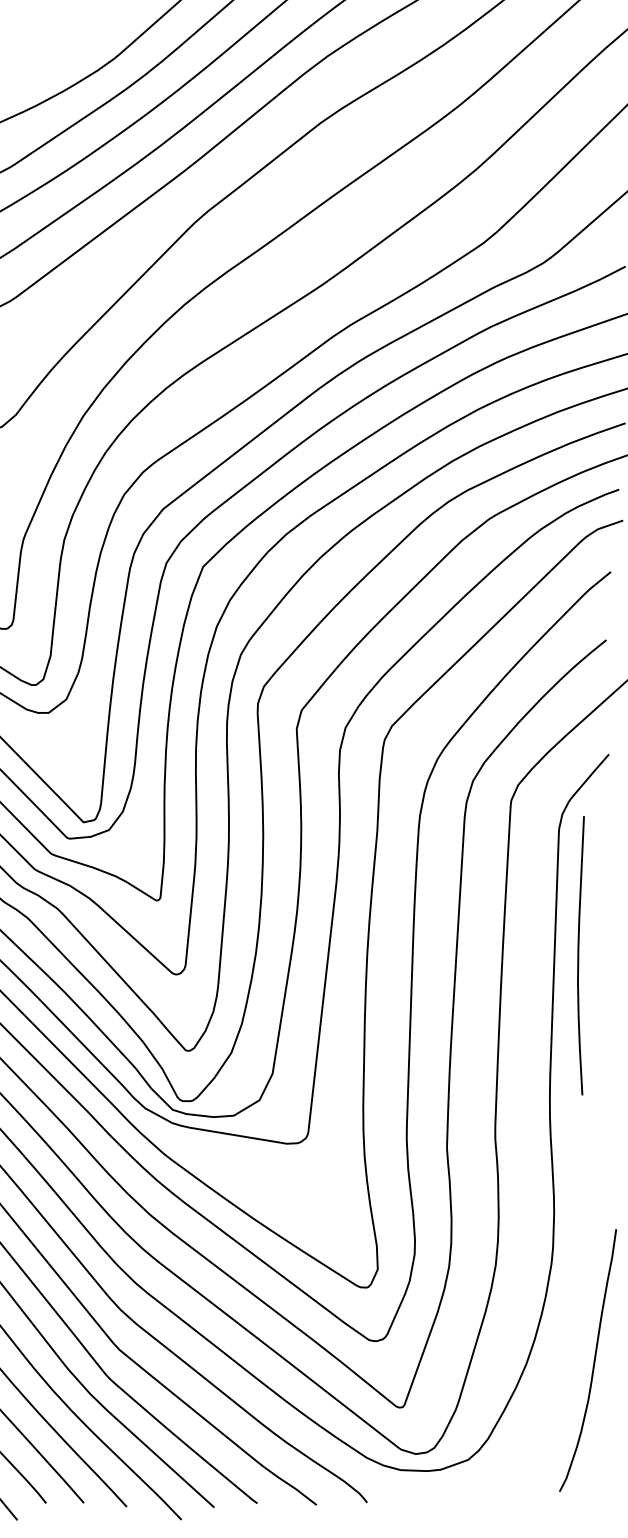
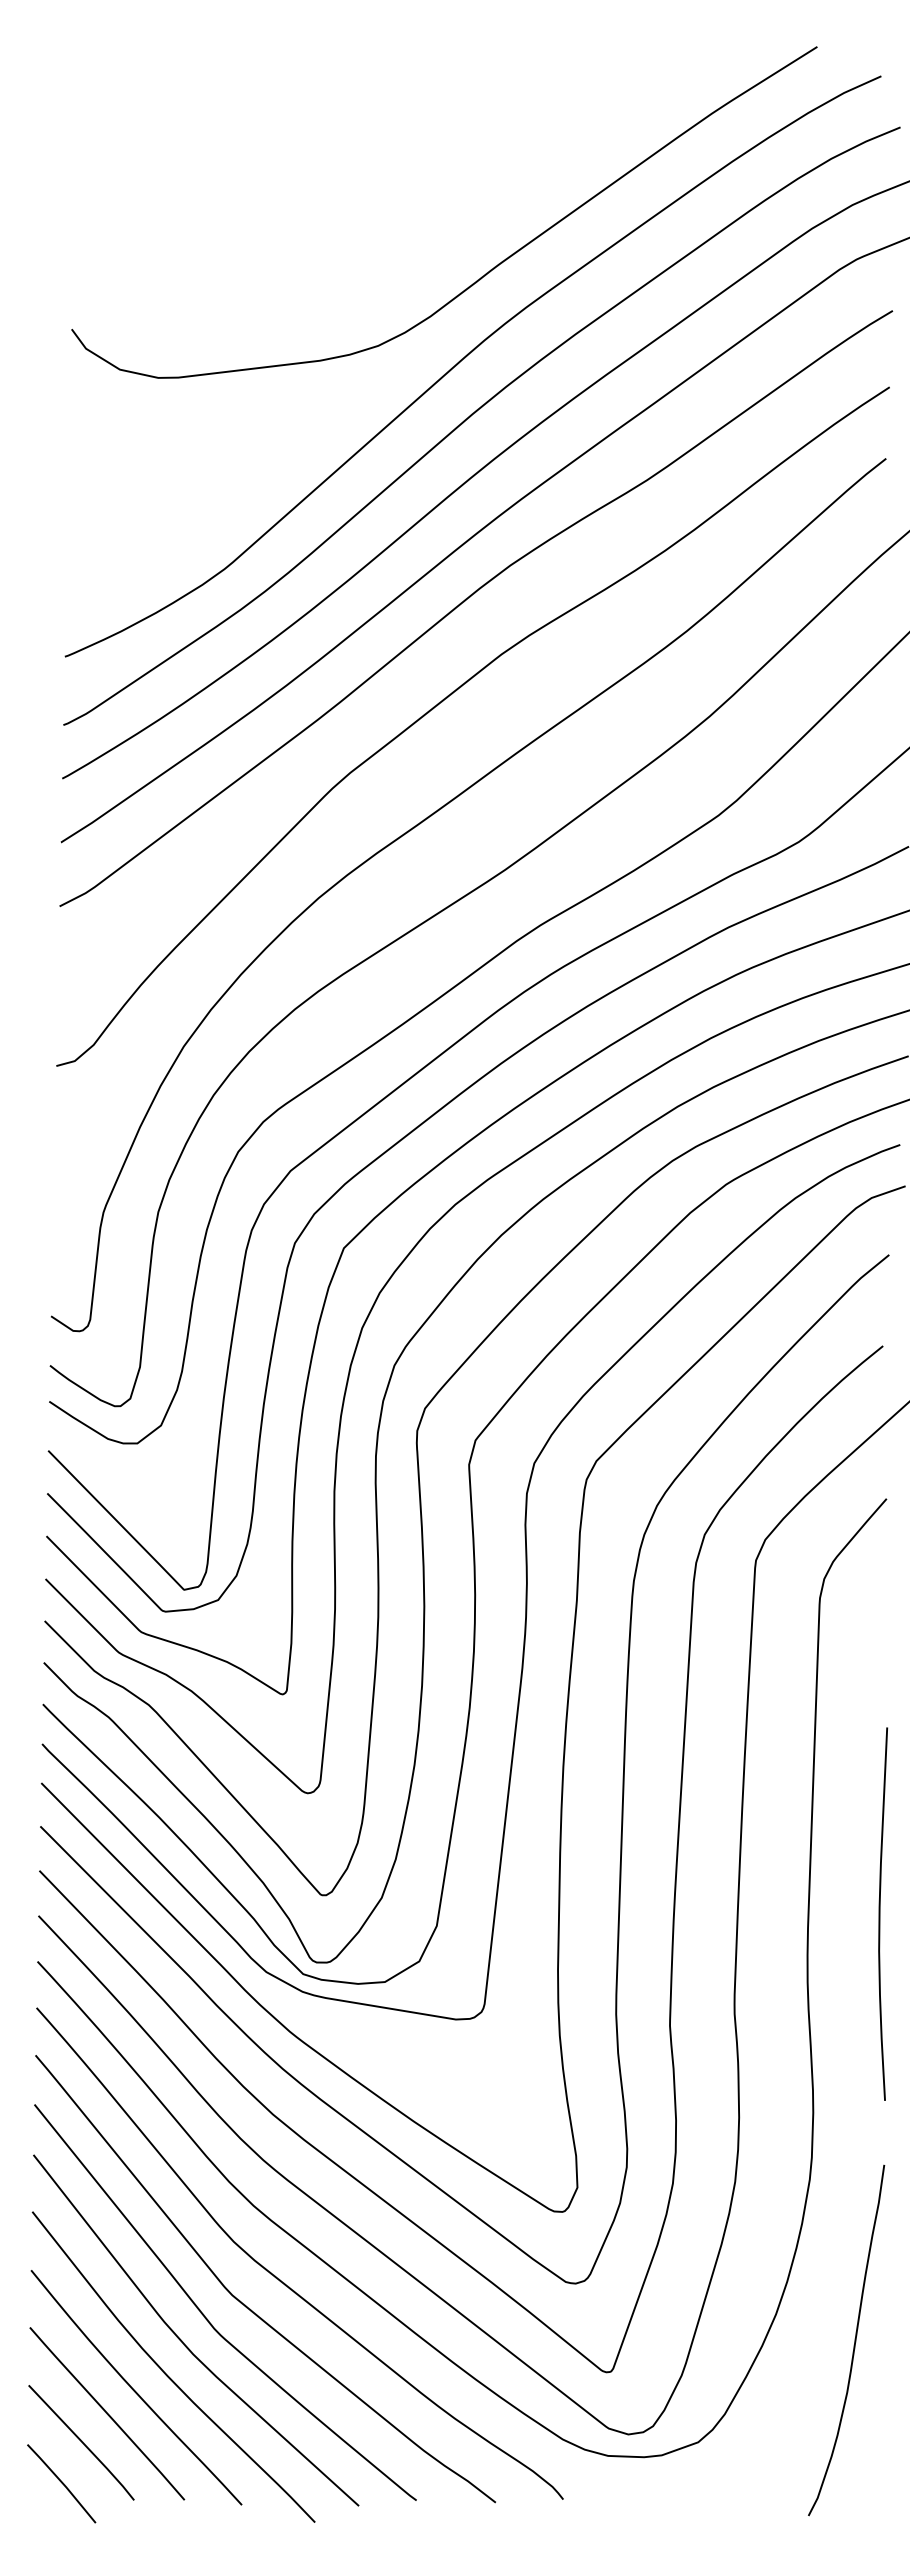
curve: (579, 955) -> (880, 1913), moved
curve: (593, 1360) -> (854, 2340), moved

